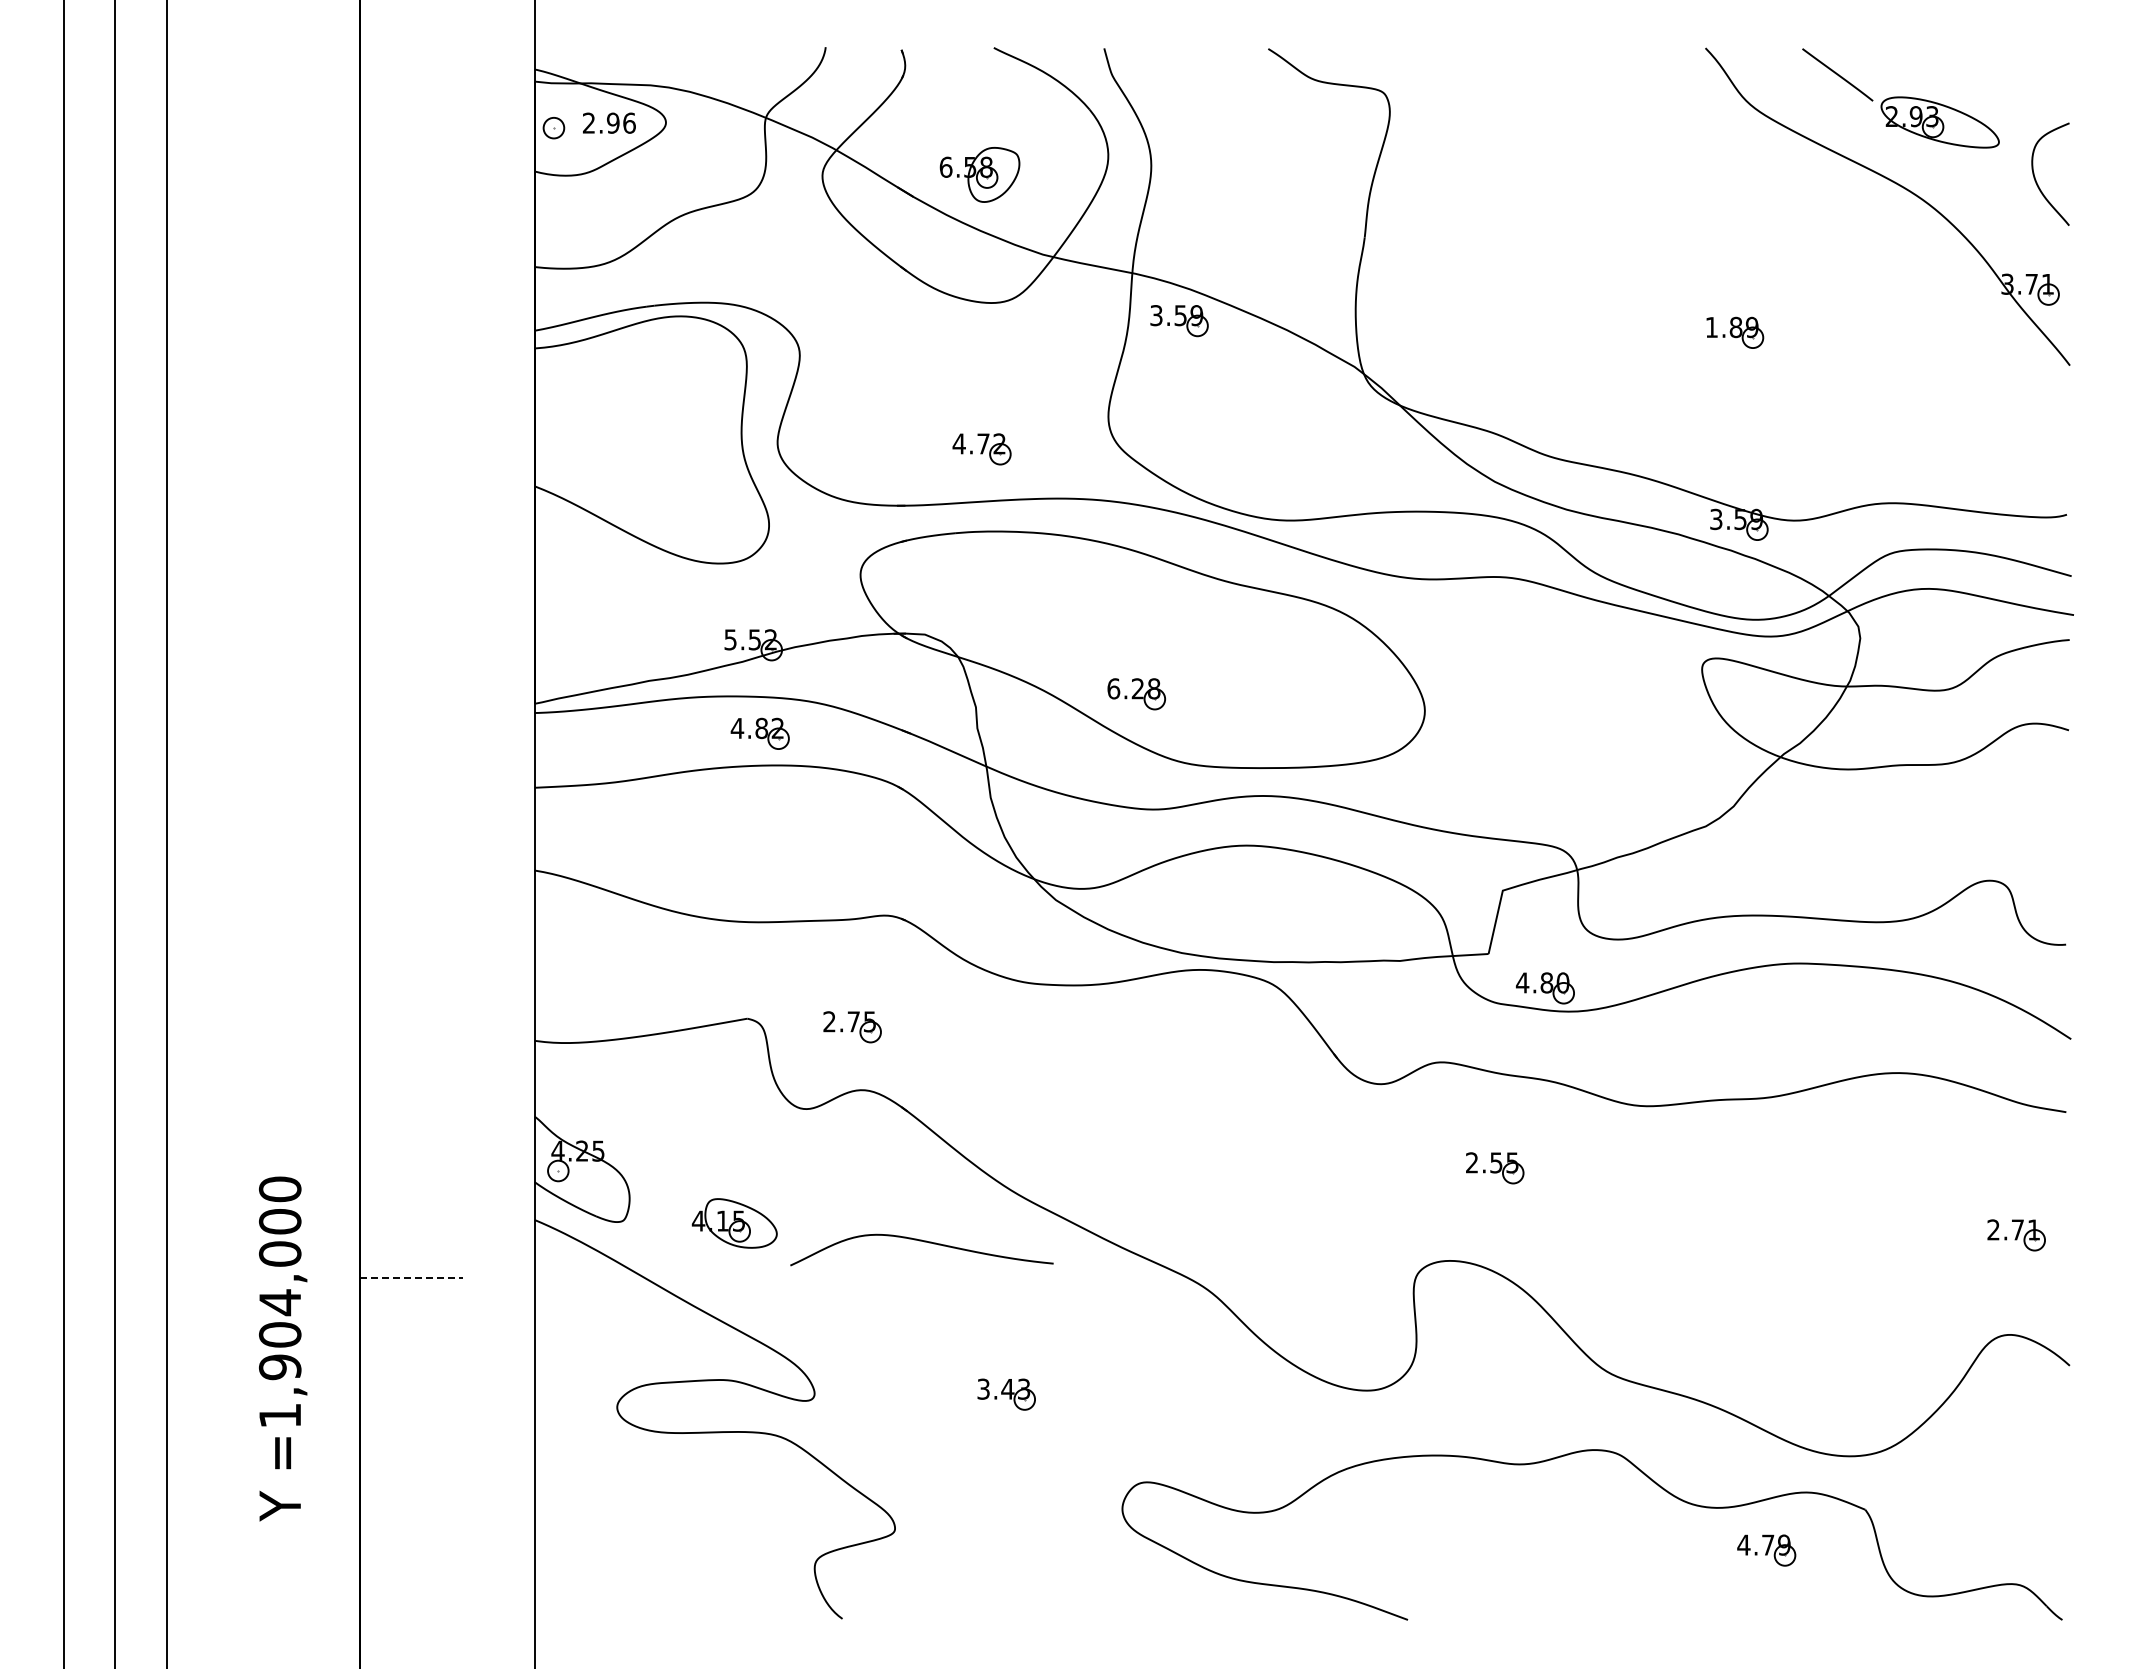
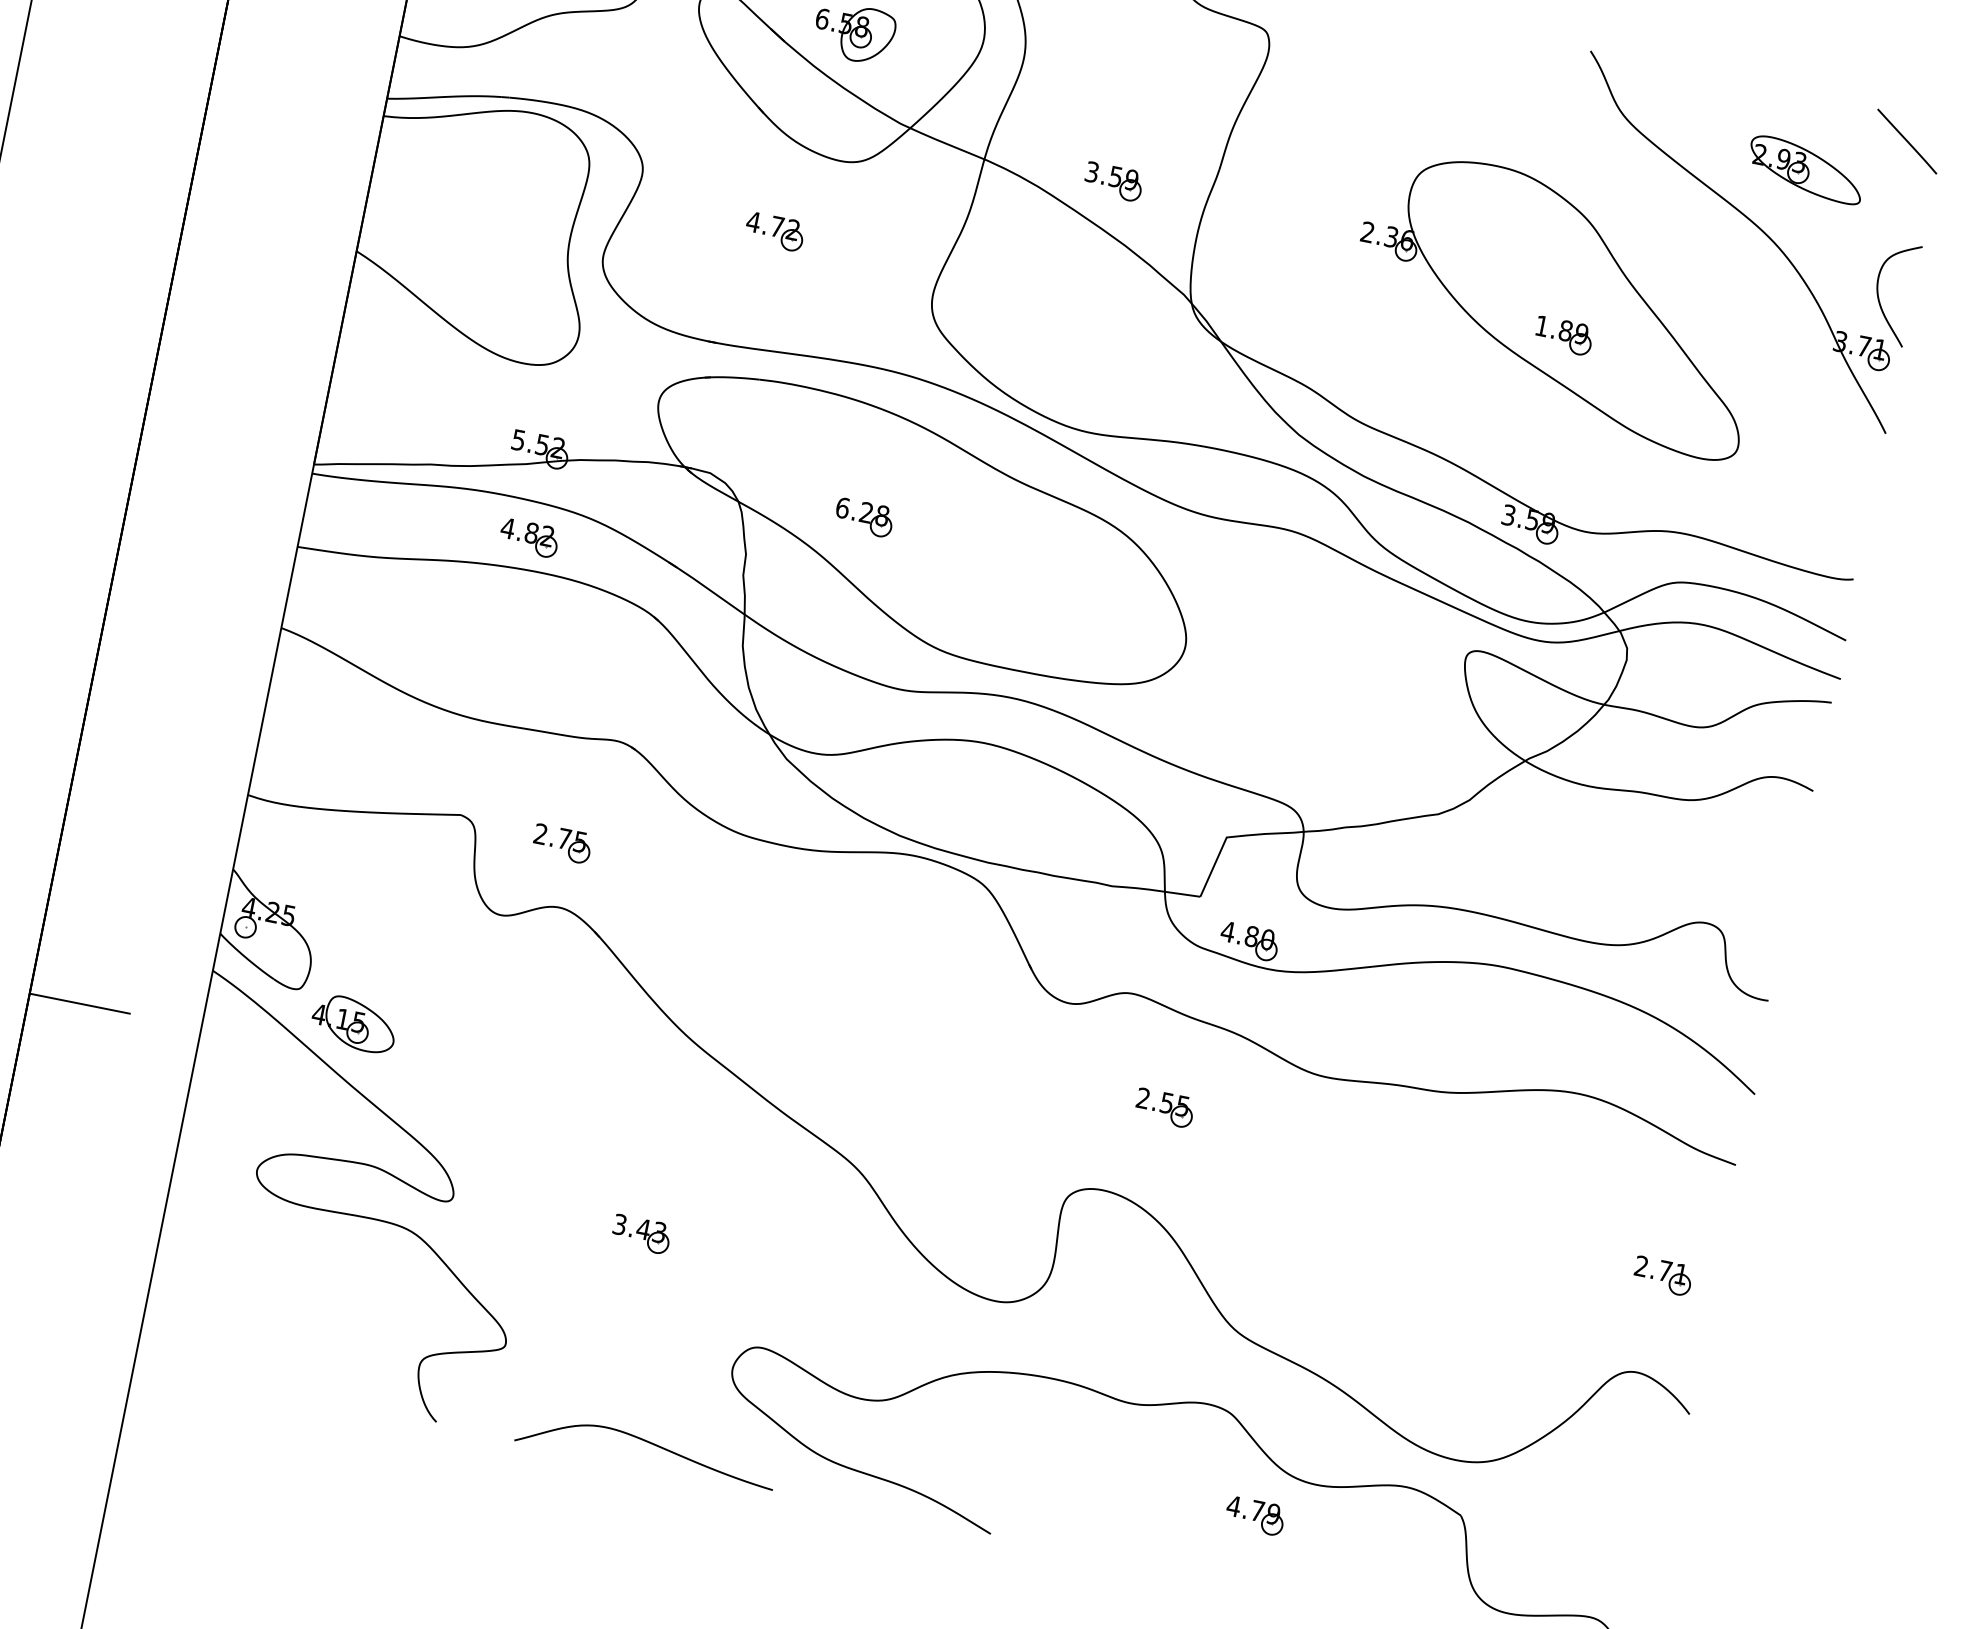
line: (1837, 74) -> (1907, 141), moved
curve: (2036, 179) -> (1879, 295), moved
part: (1722, 302) -> (1557, 303), added
part: (1179, 321) -> (1113, 182), moved
part: (981, 449) -> (774, 231), moved
part: (1136, 694) -> (863, 518), moved
part: (734, 1223) -> (353, 1023), moved
curve: (924, 1242) -> (650, 1444), moved
line: (411, 1278) -> (80, 1003), dashed -> solid
part: (1766, 1550) -> (1255, 1516), moved

